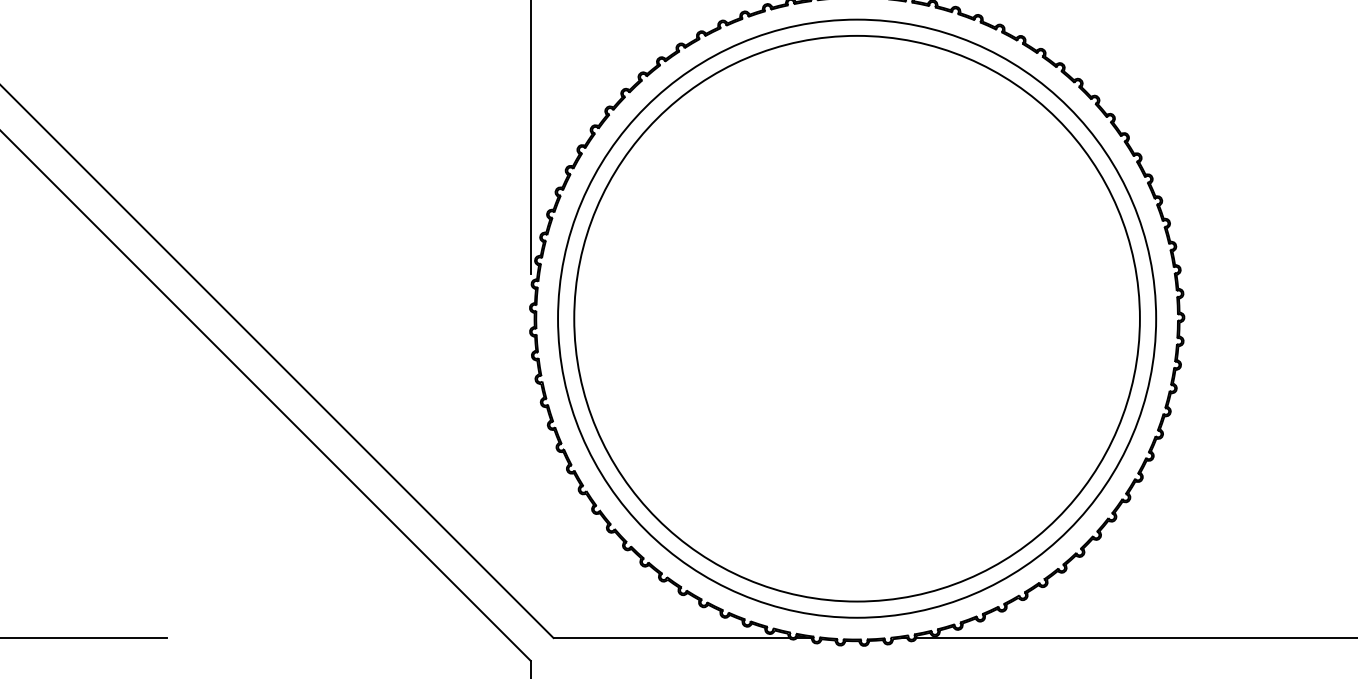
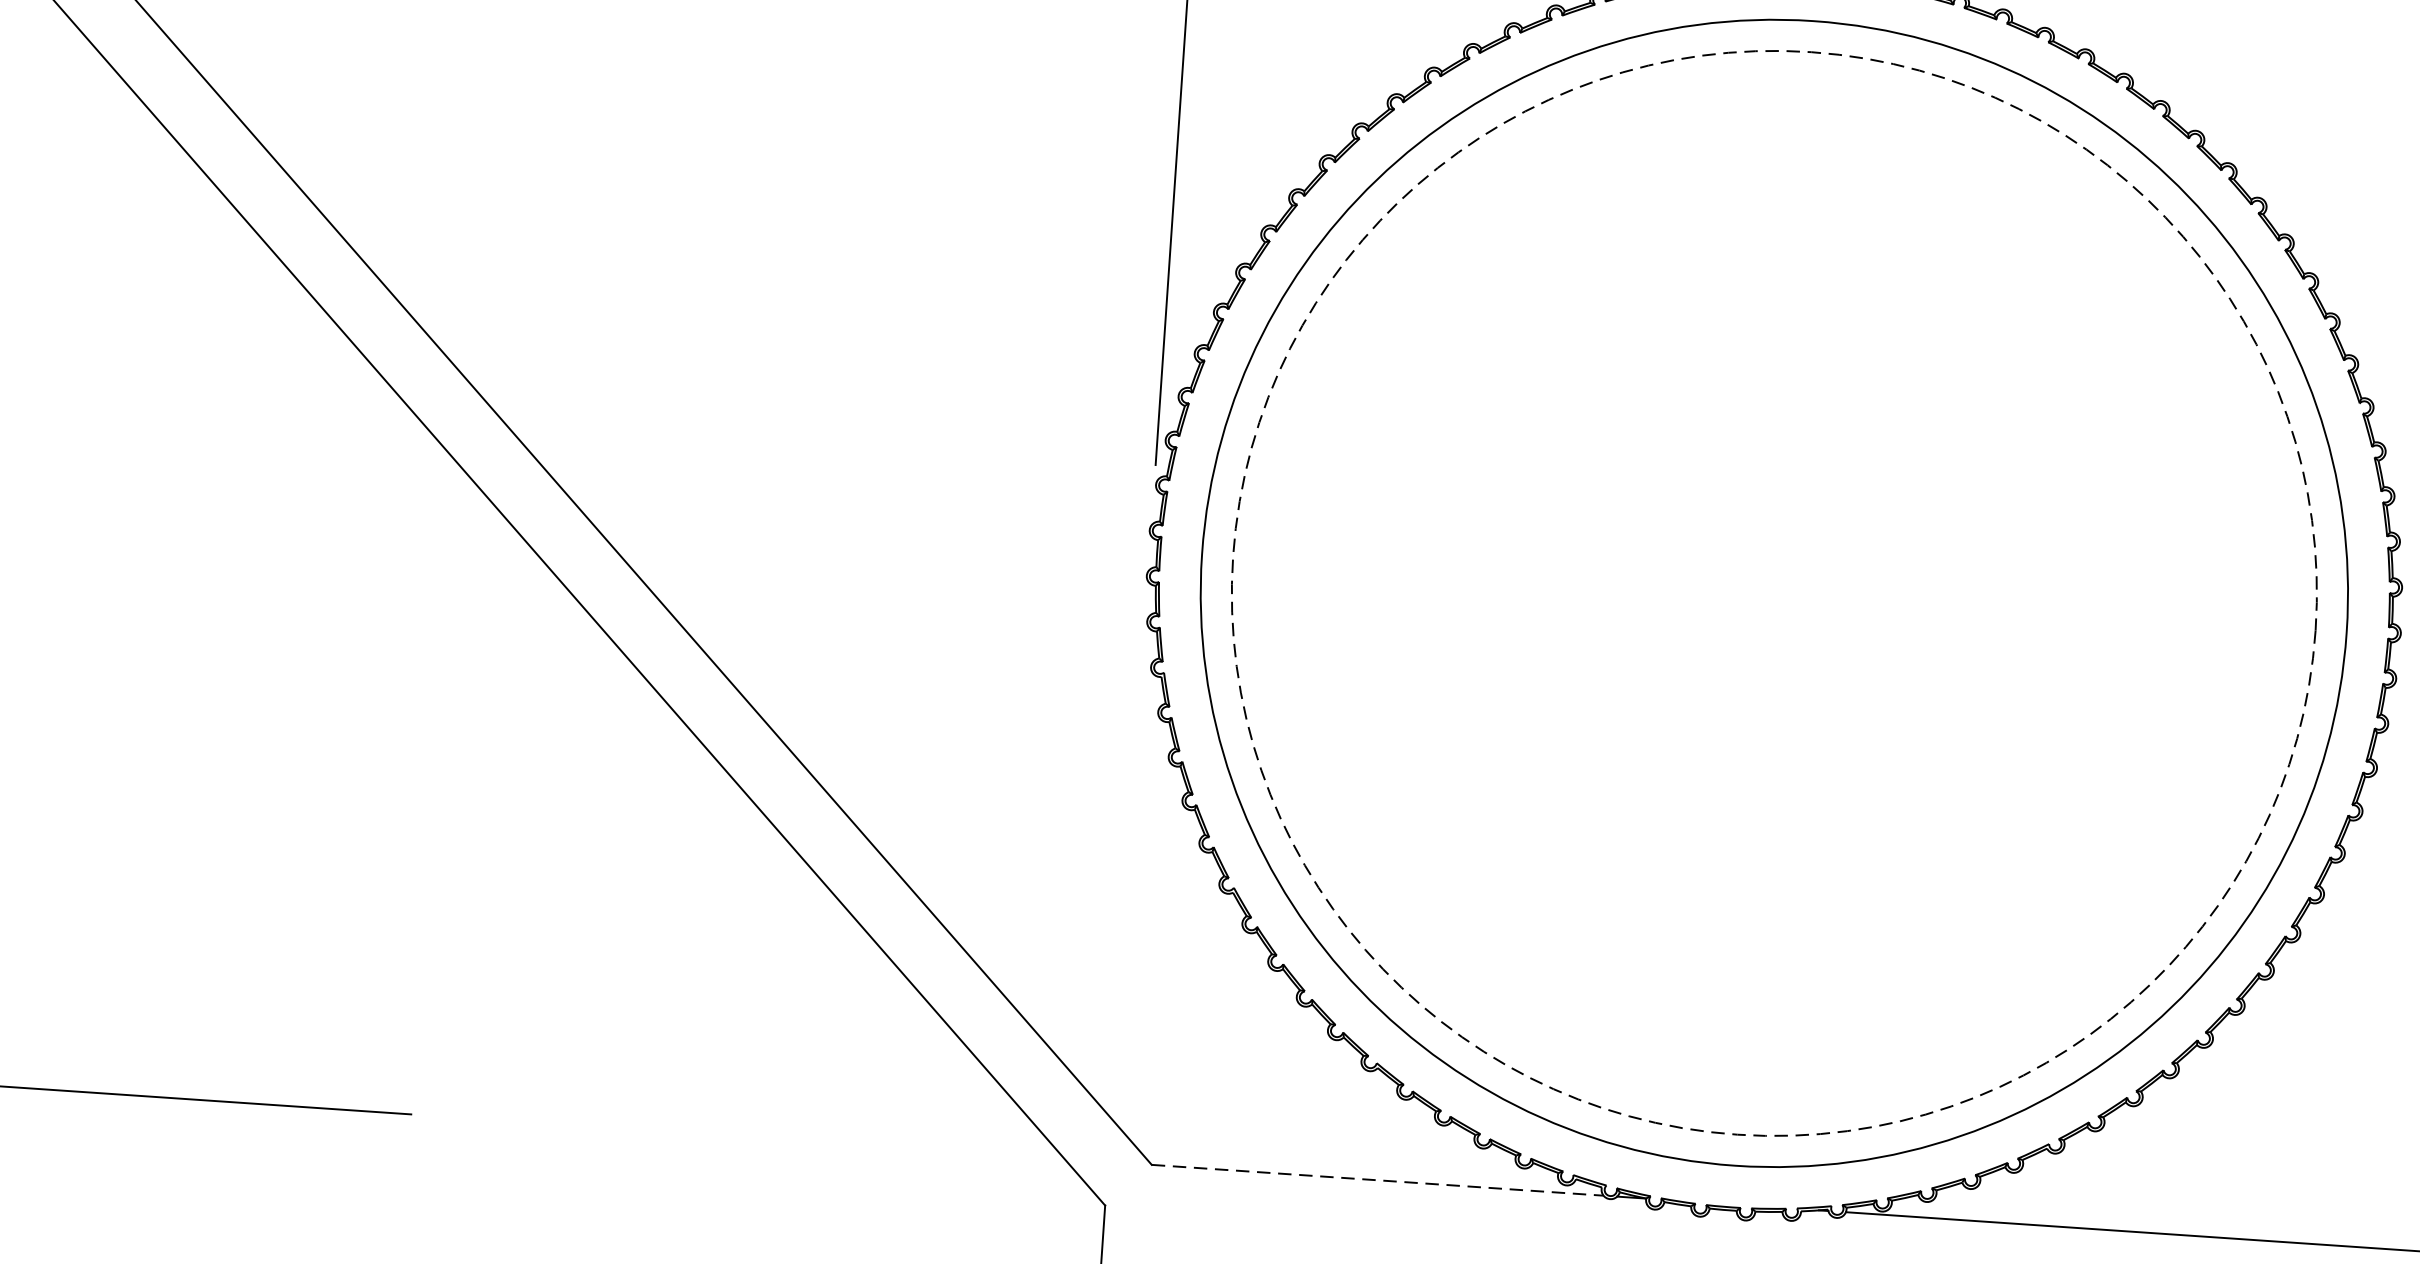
circle: (856, 318) -> (1773, 592), solid -> dashed
line: (672, 638) -> (1379, 1181), solid -> dashed

